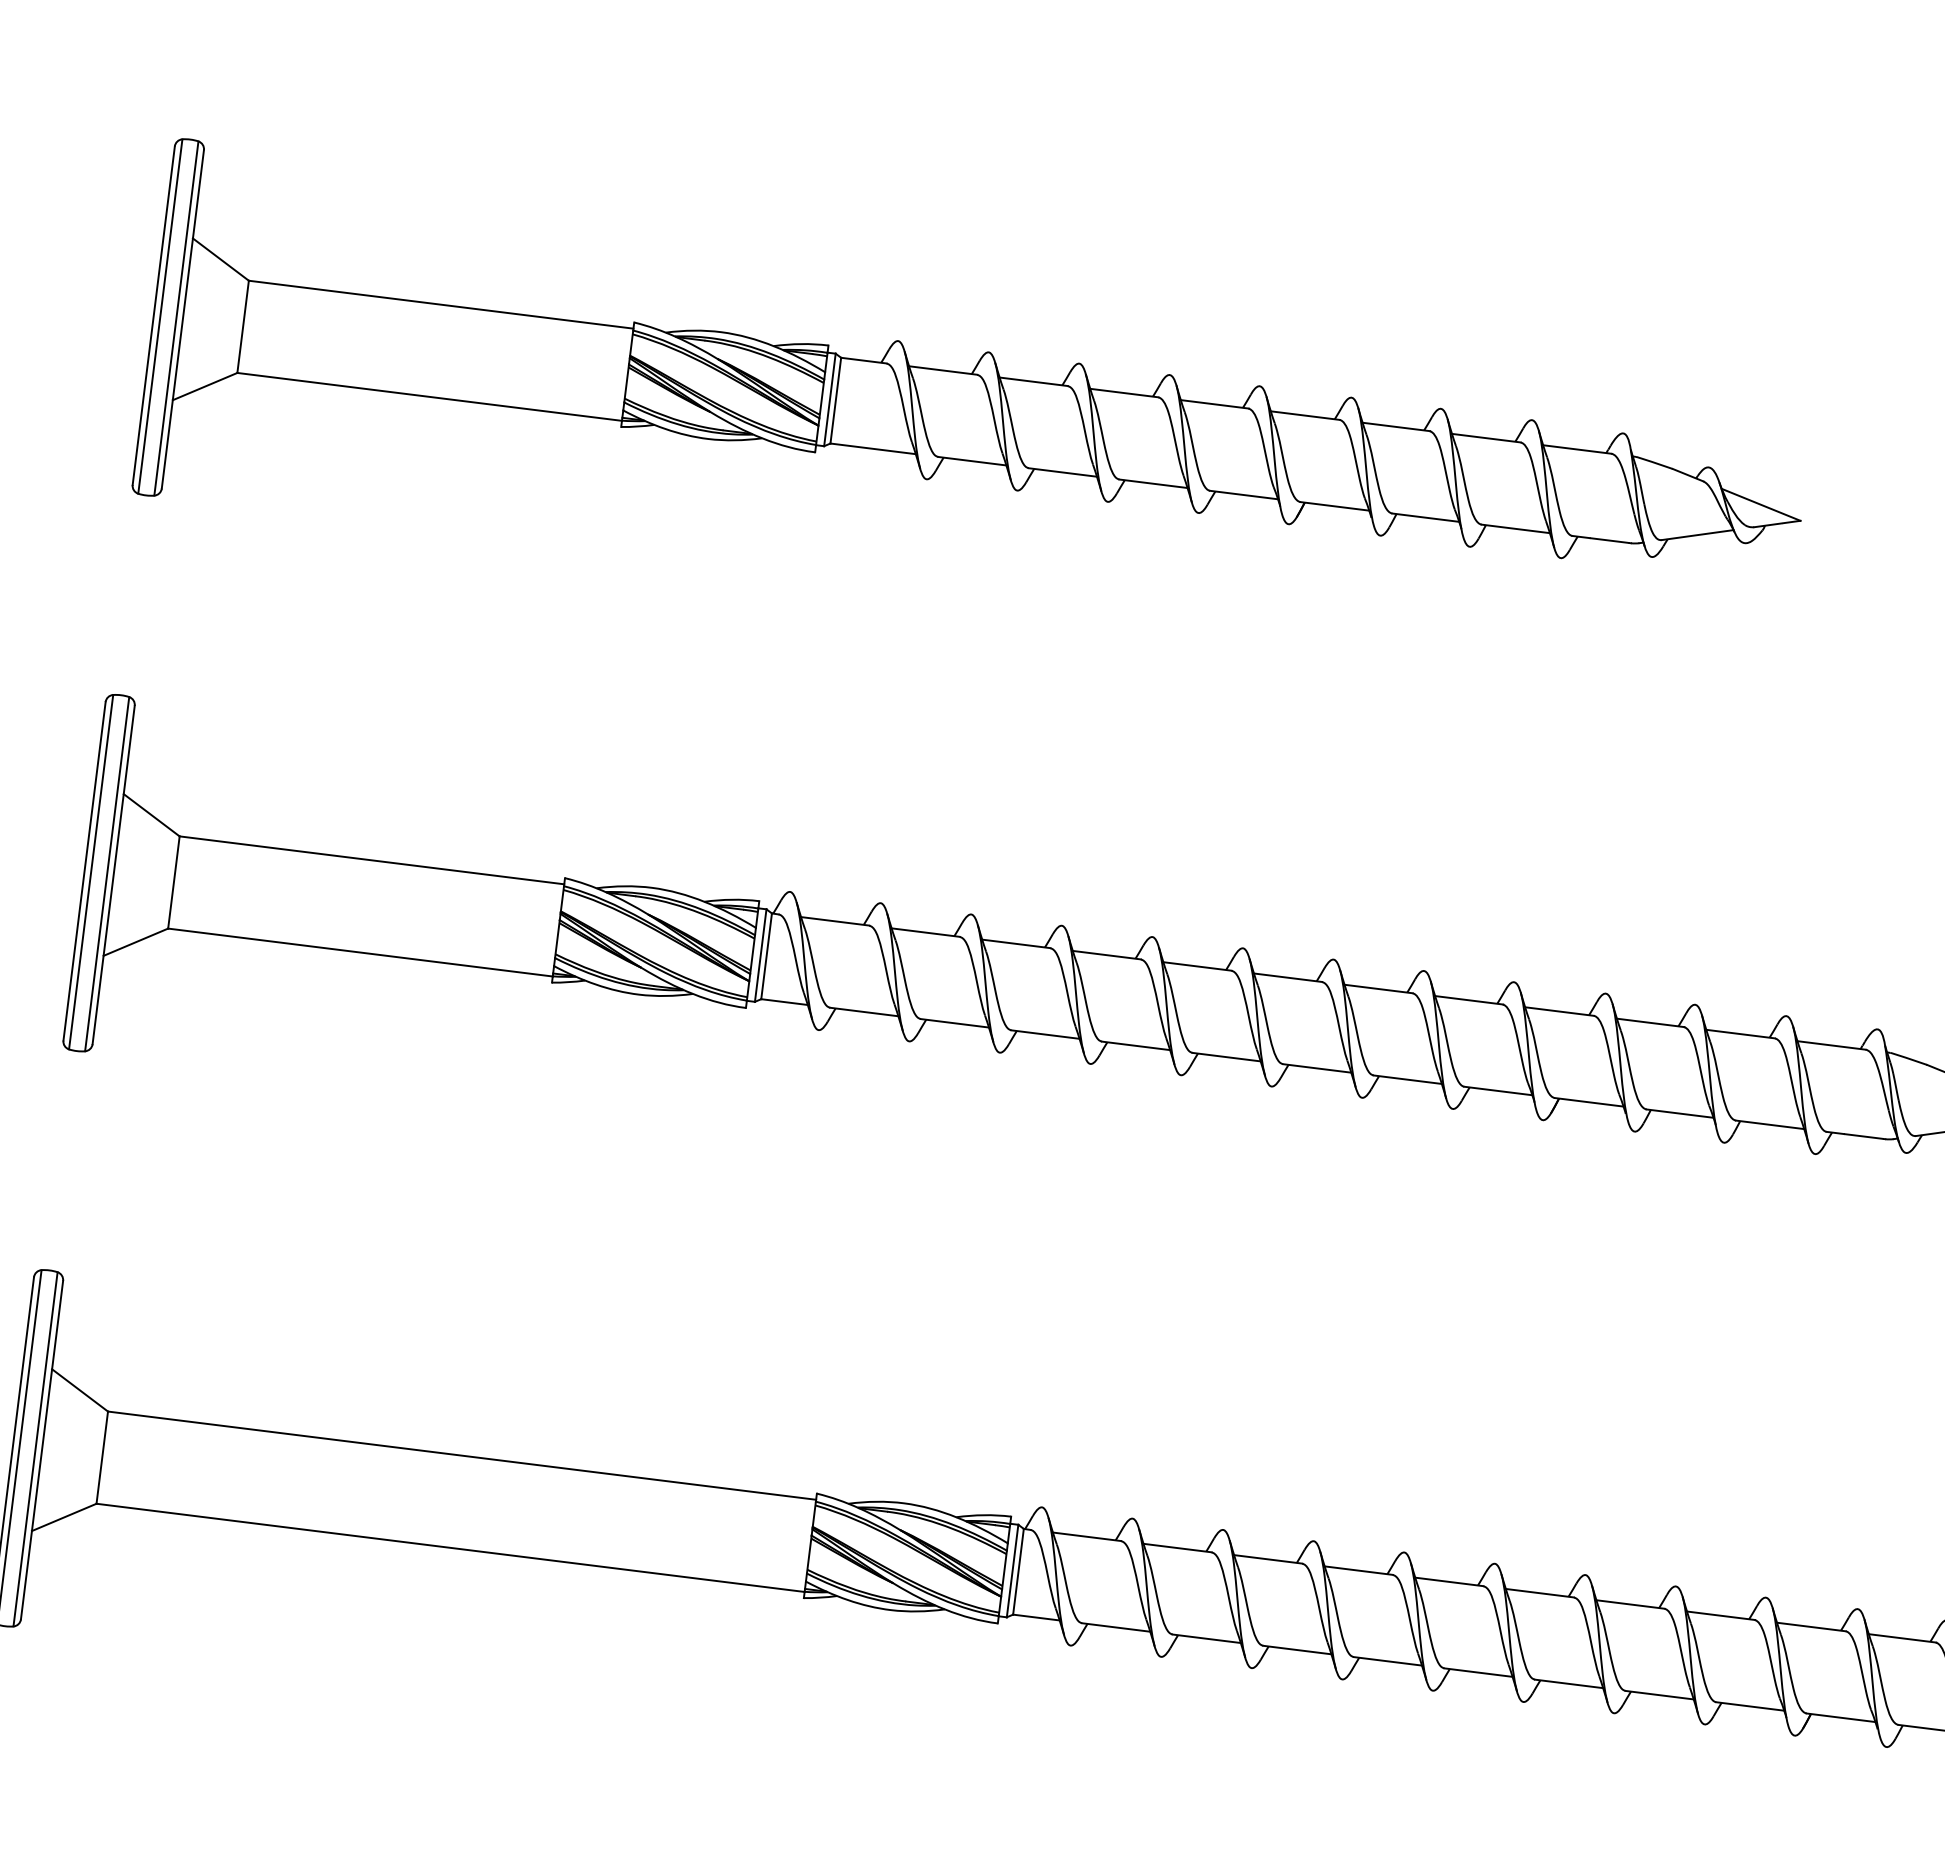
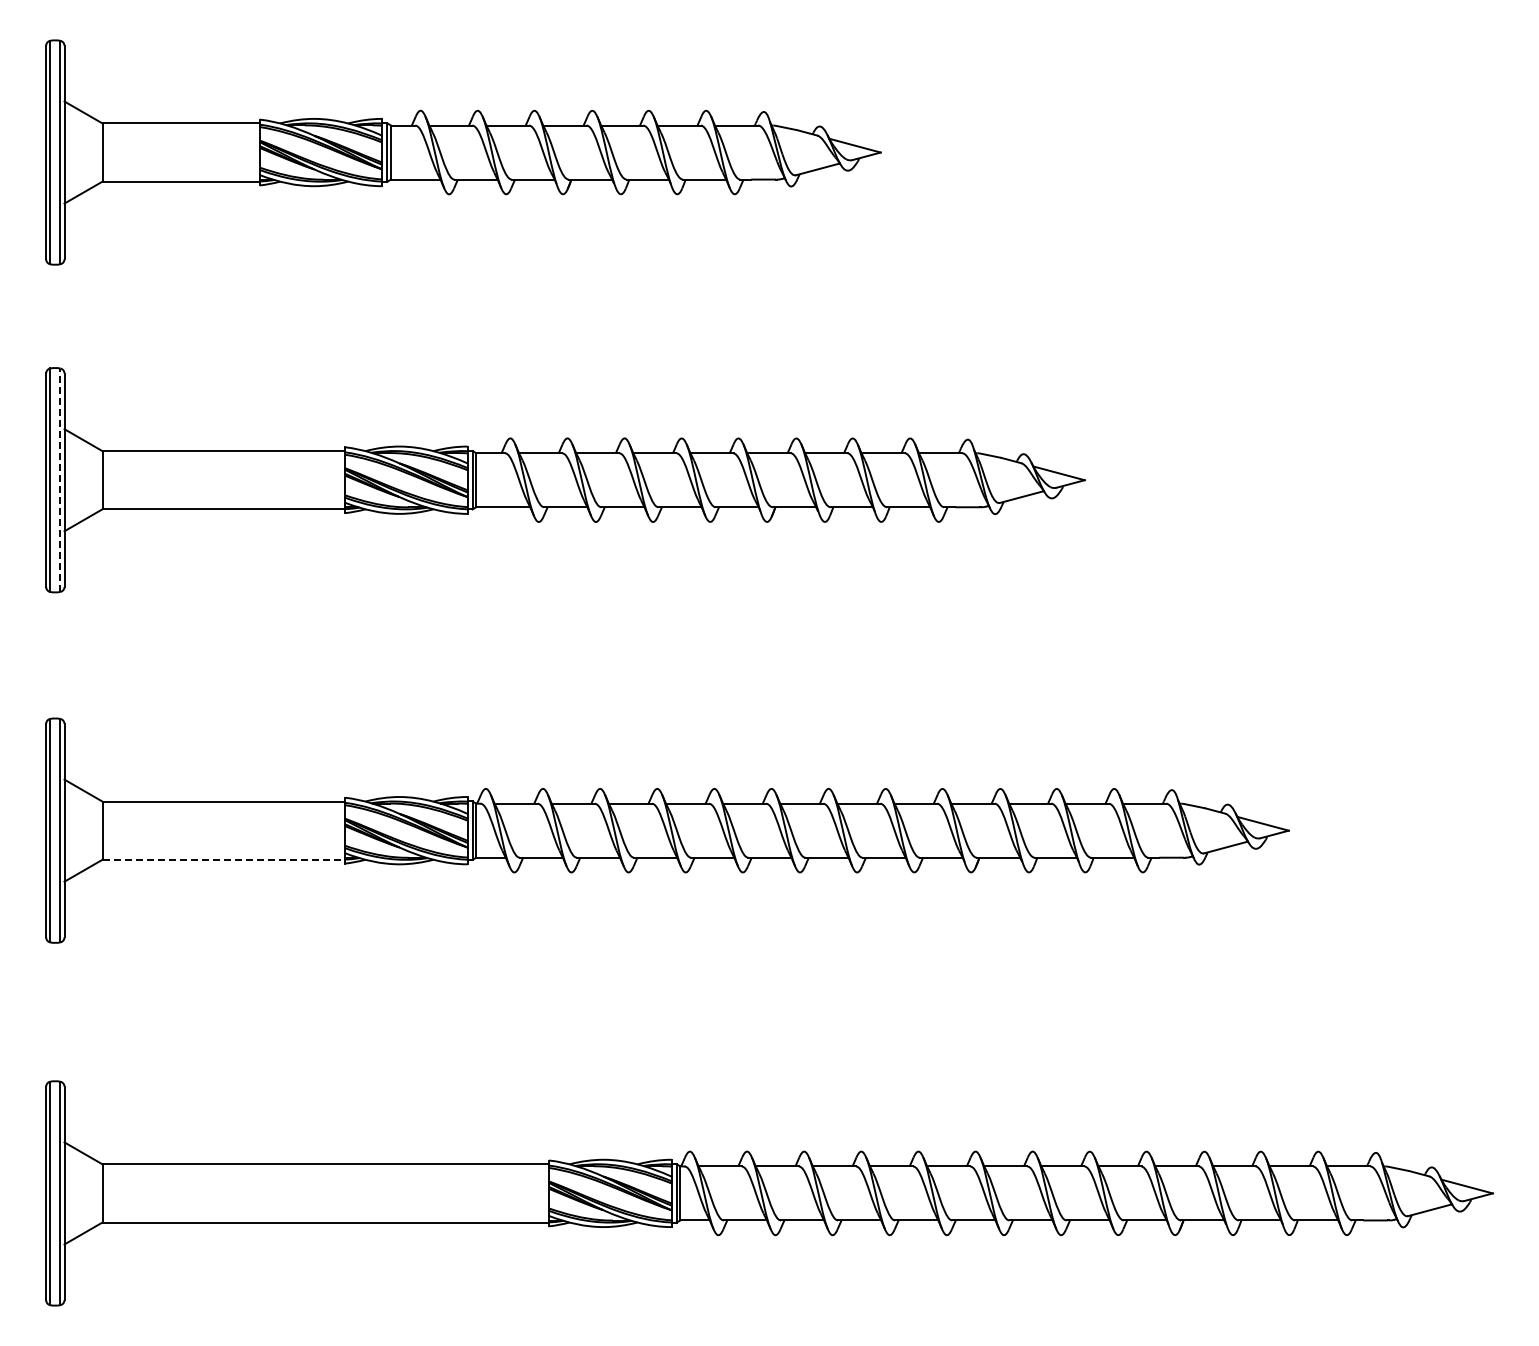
line: (176, 318) -> (60, 480), solid -> dashed
line: (361, 952) -> (224, 859), solid -> dashed

